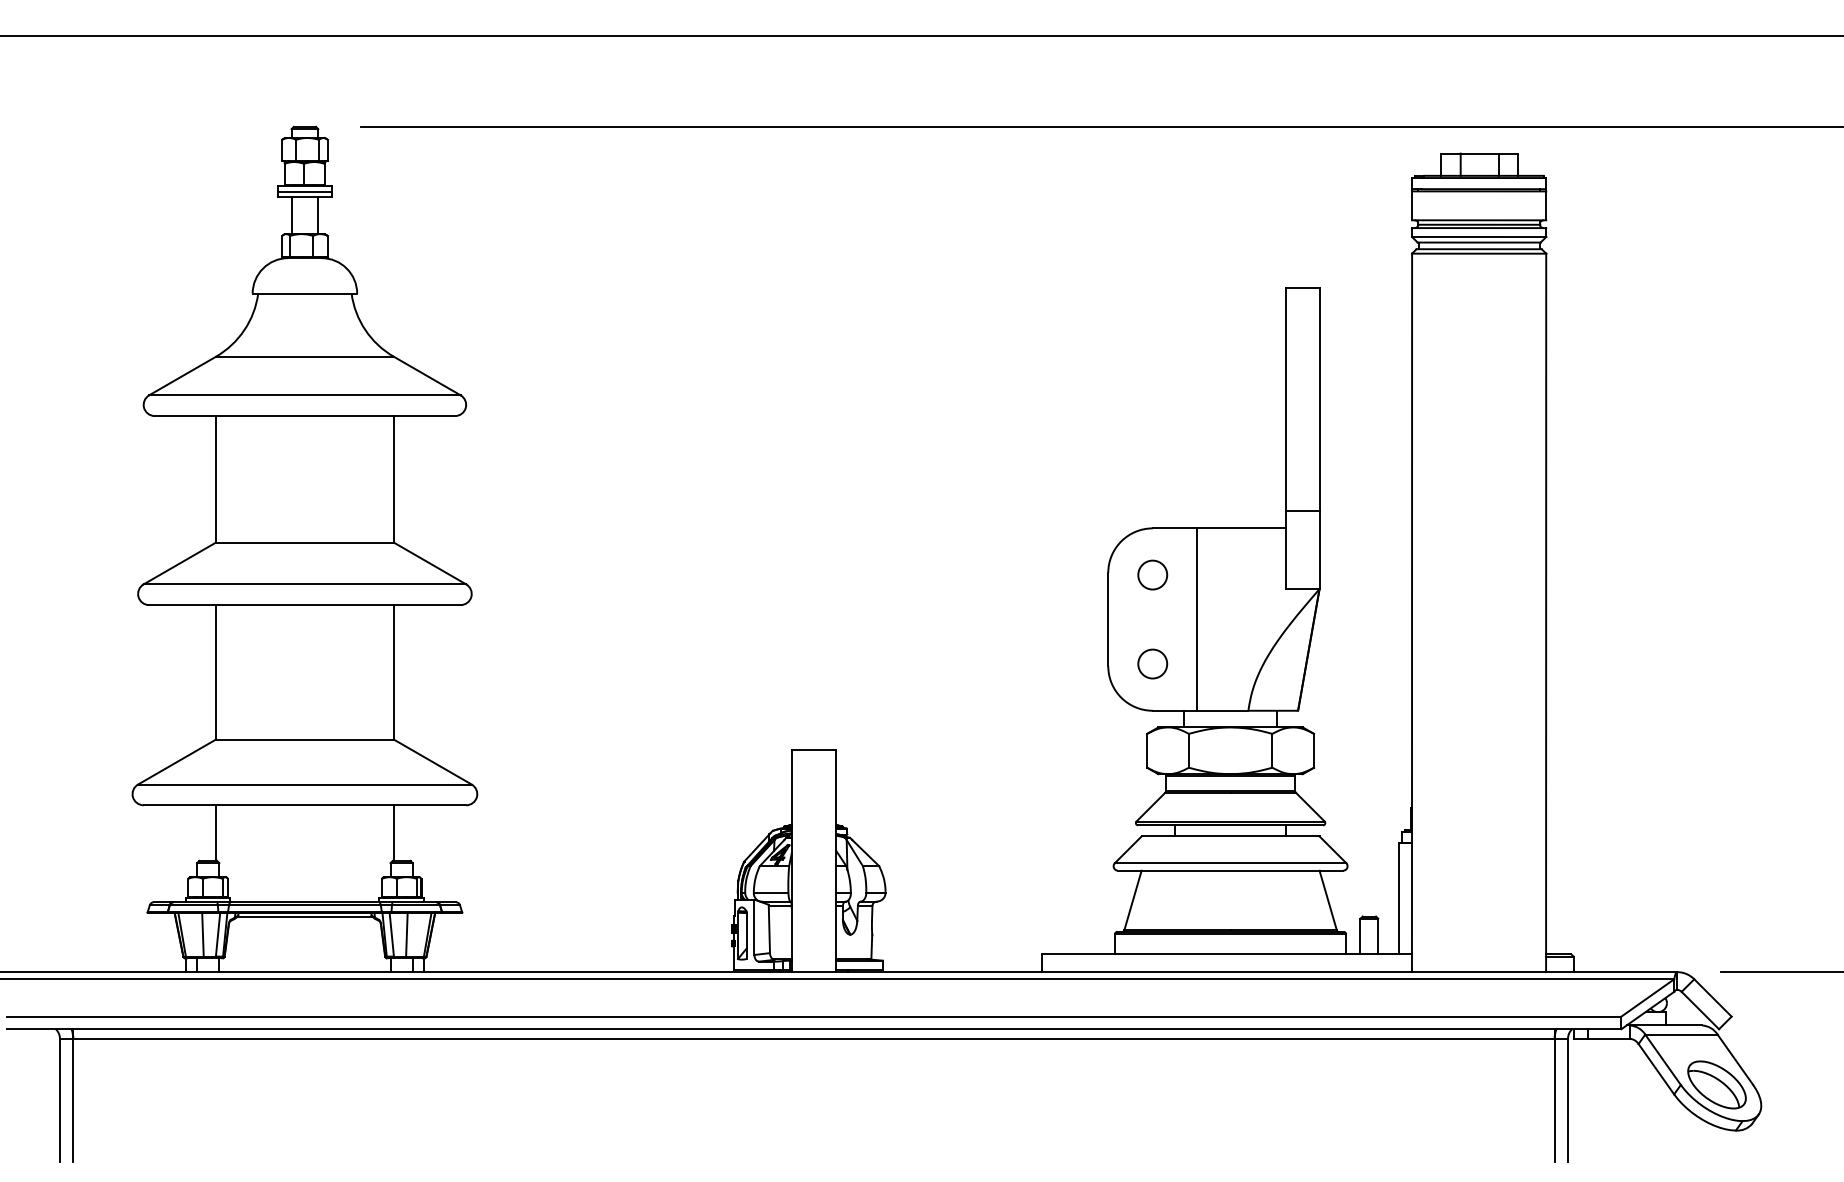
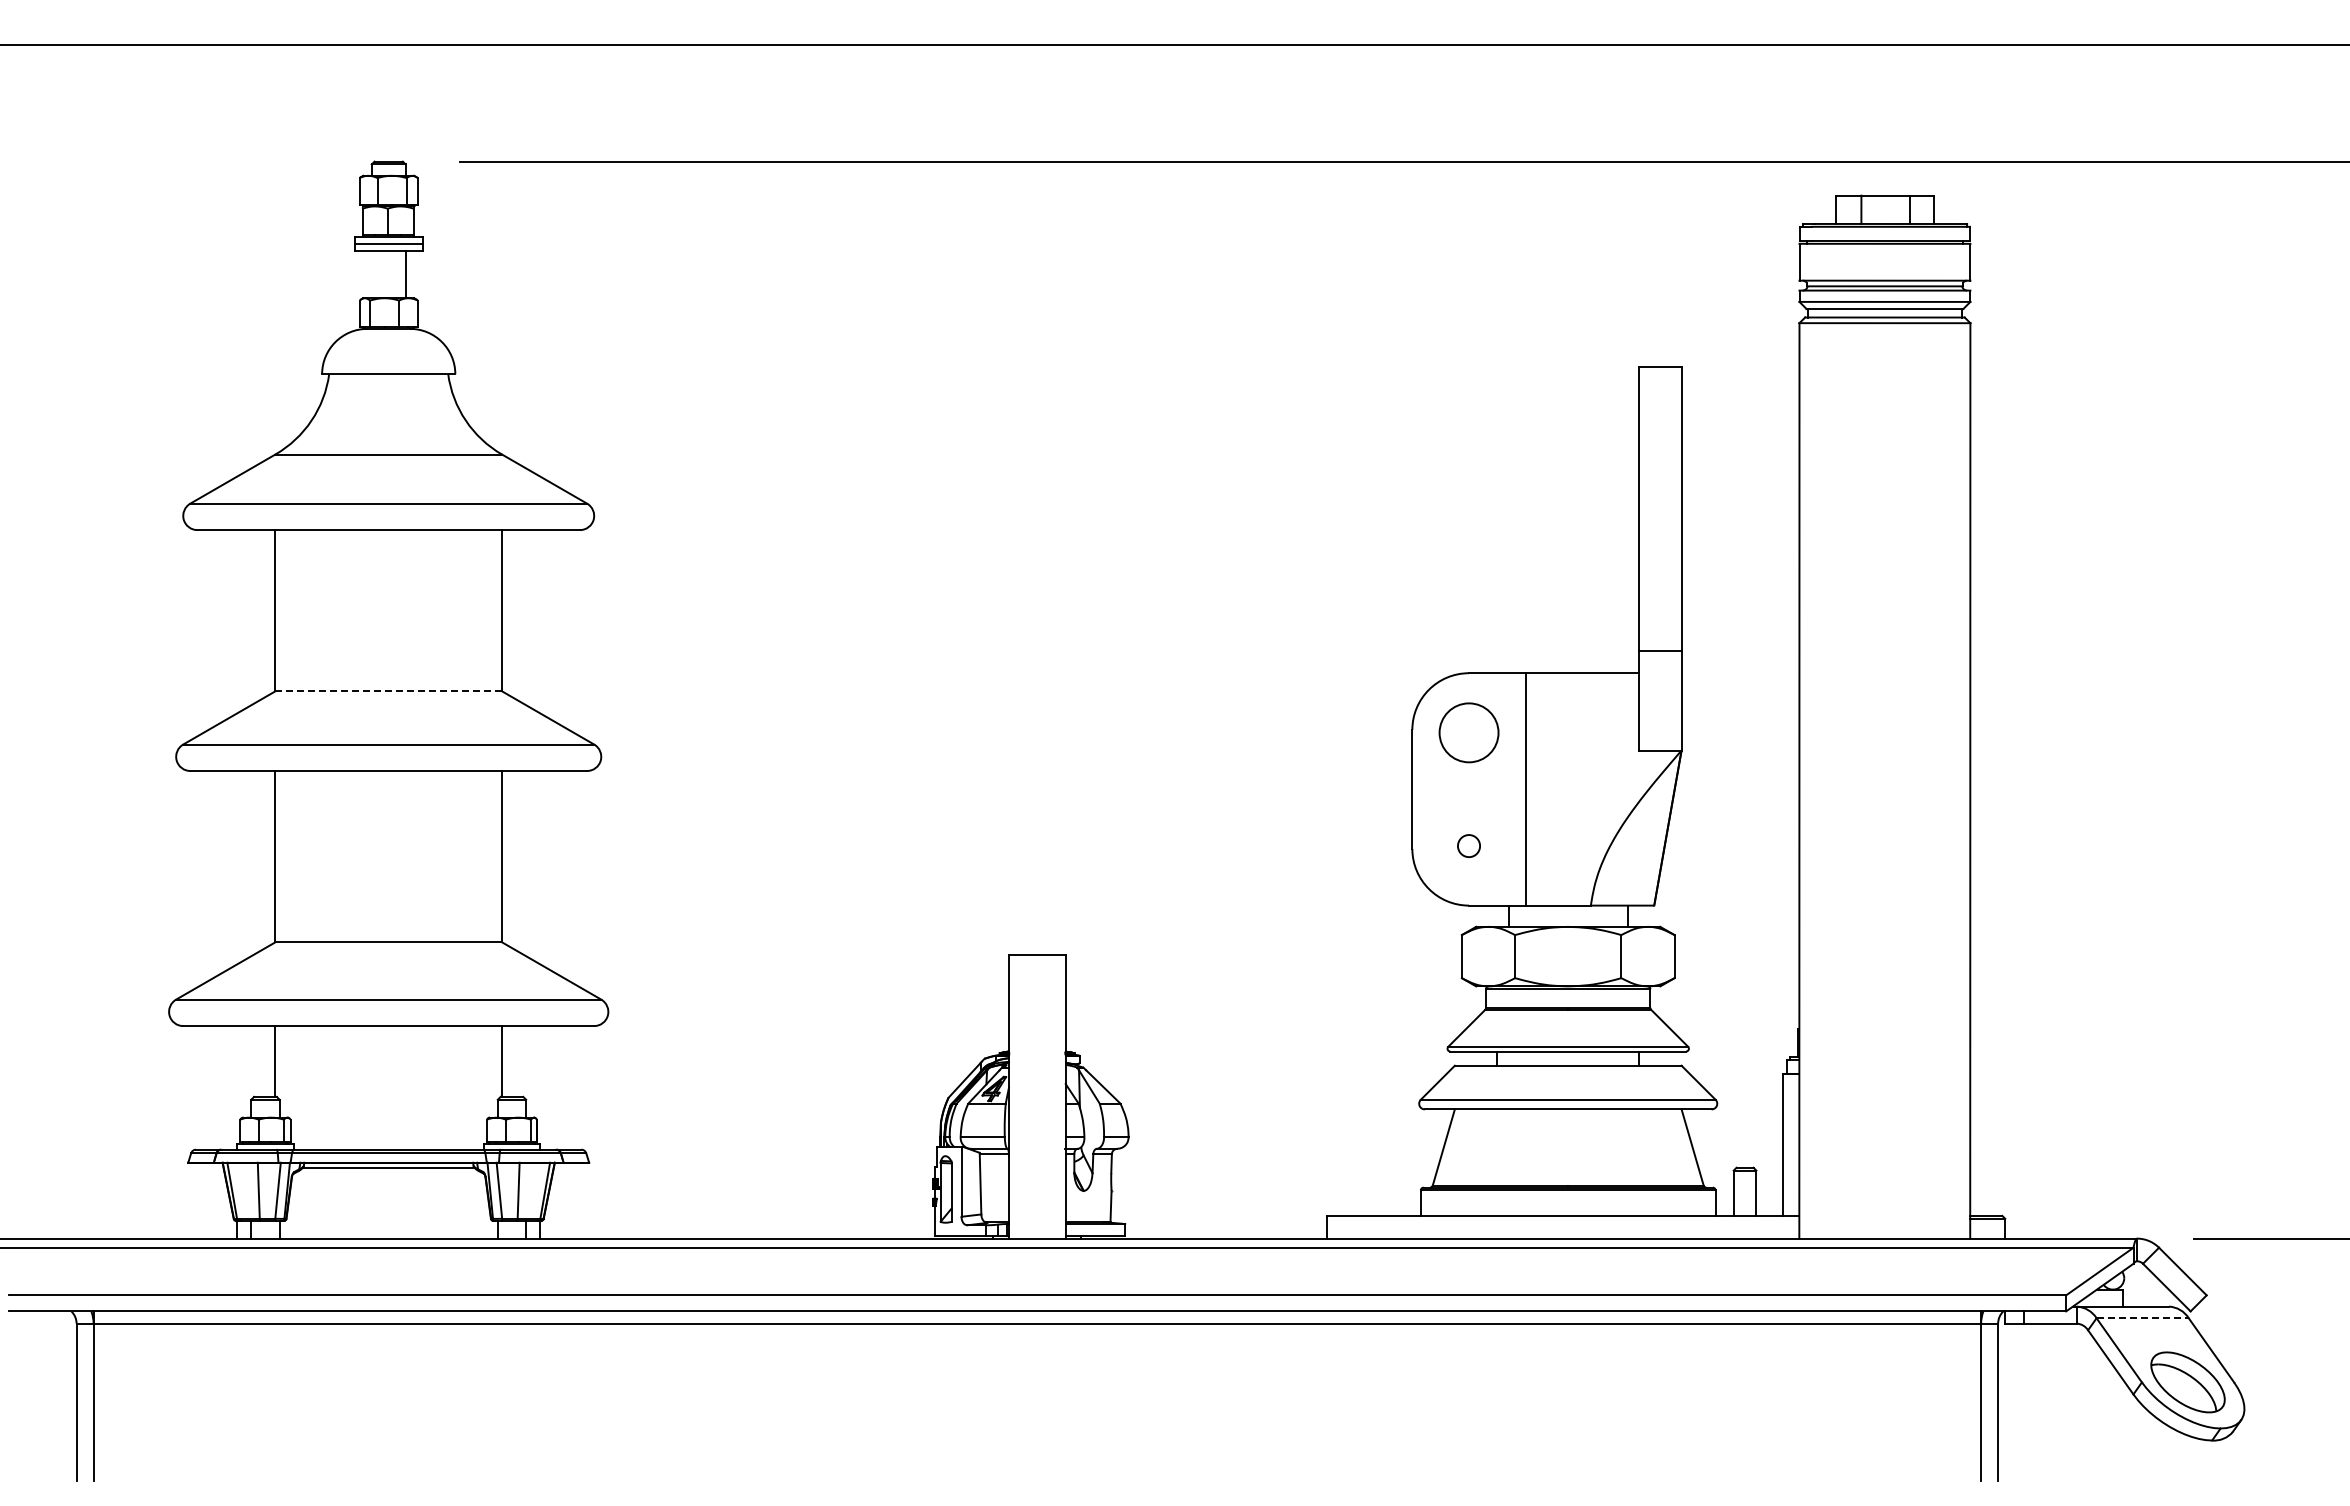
line: (291, 215) -> (371, 274), removed
line: (305, 542) -> (389, 691), solid -> dashed
circle: (1152, 574) -> (1468, 732), size x1.6
circle: (1152, 663) -> (1468, 845), size x0.6
line: (1682, 1034) -> (2143, 1318), solid -> dashed

